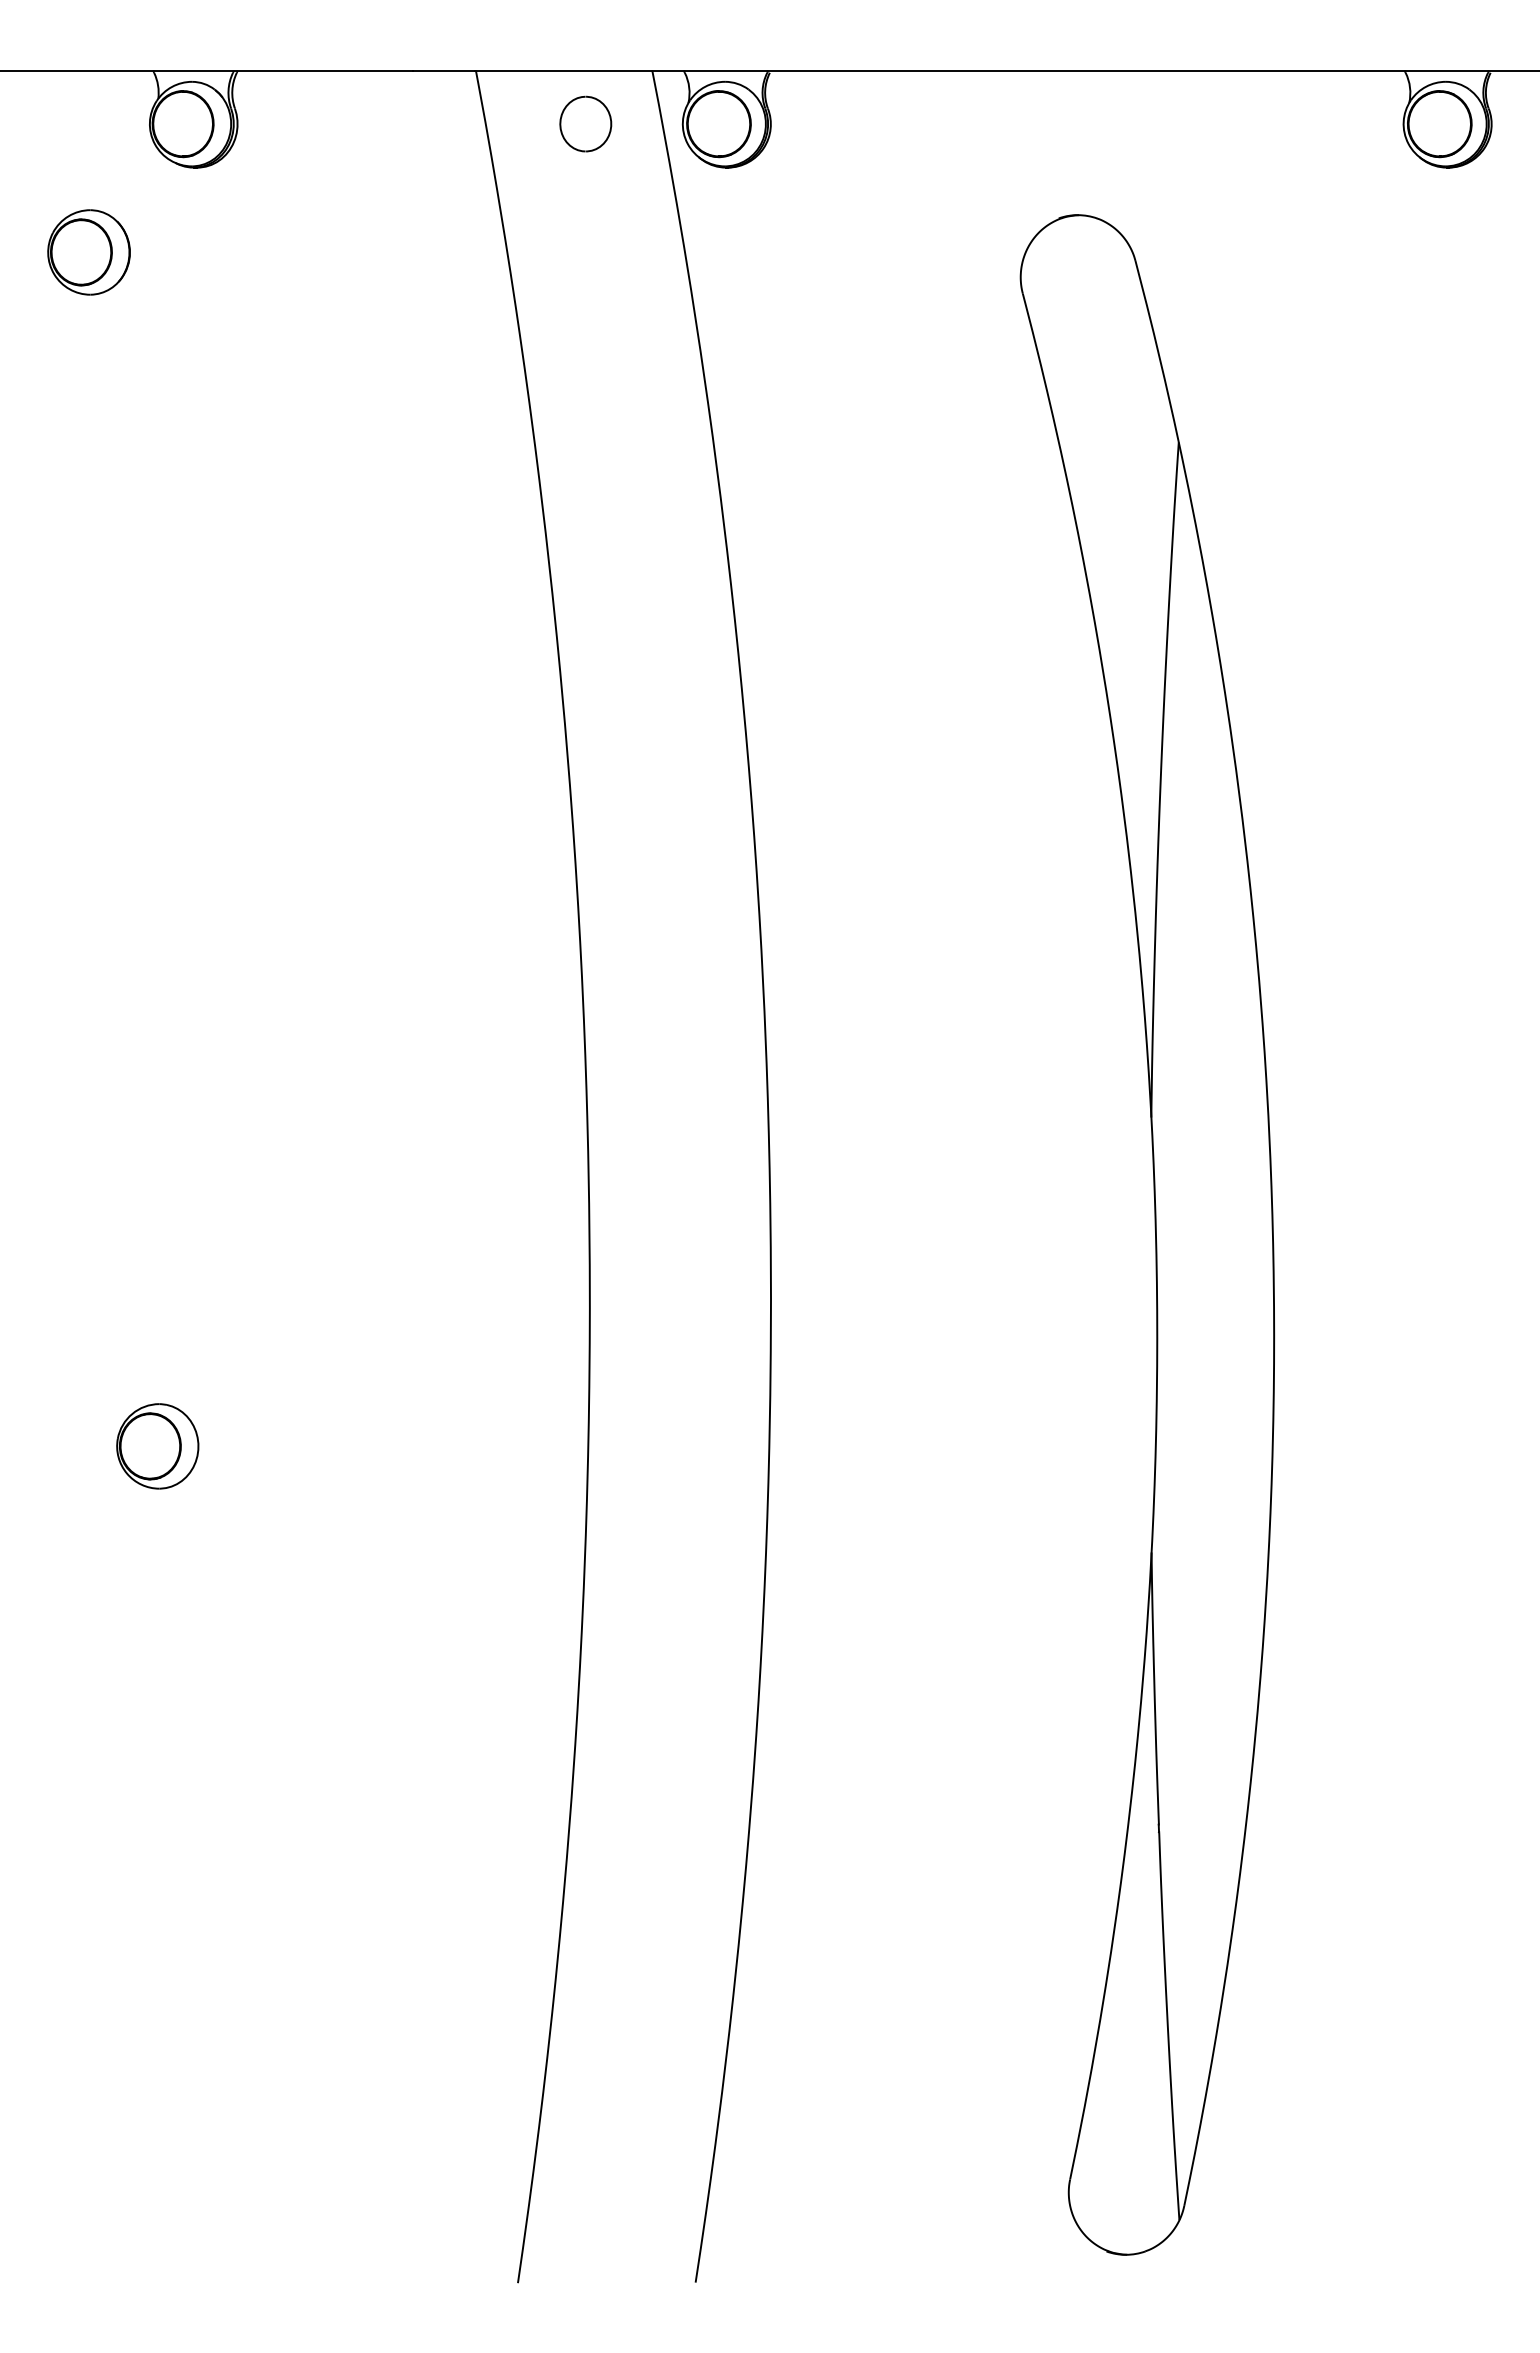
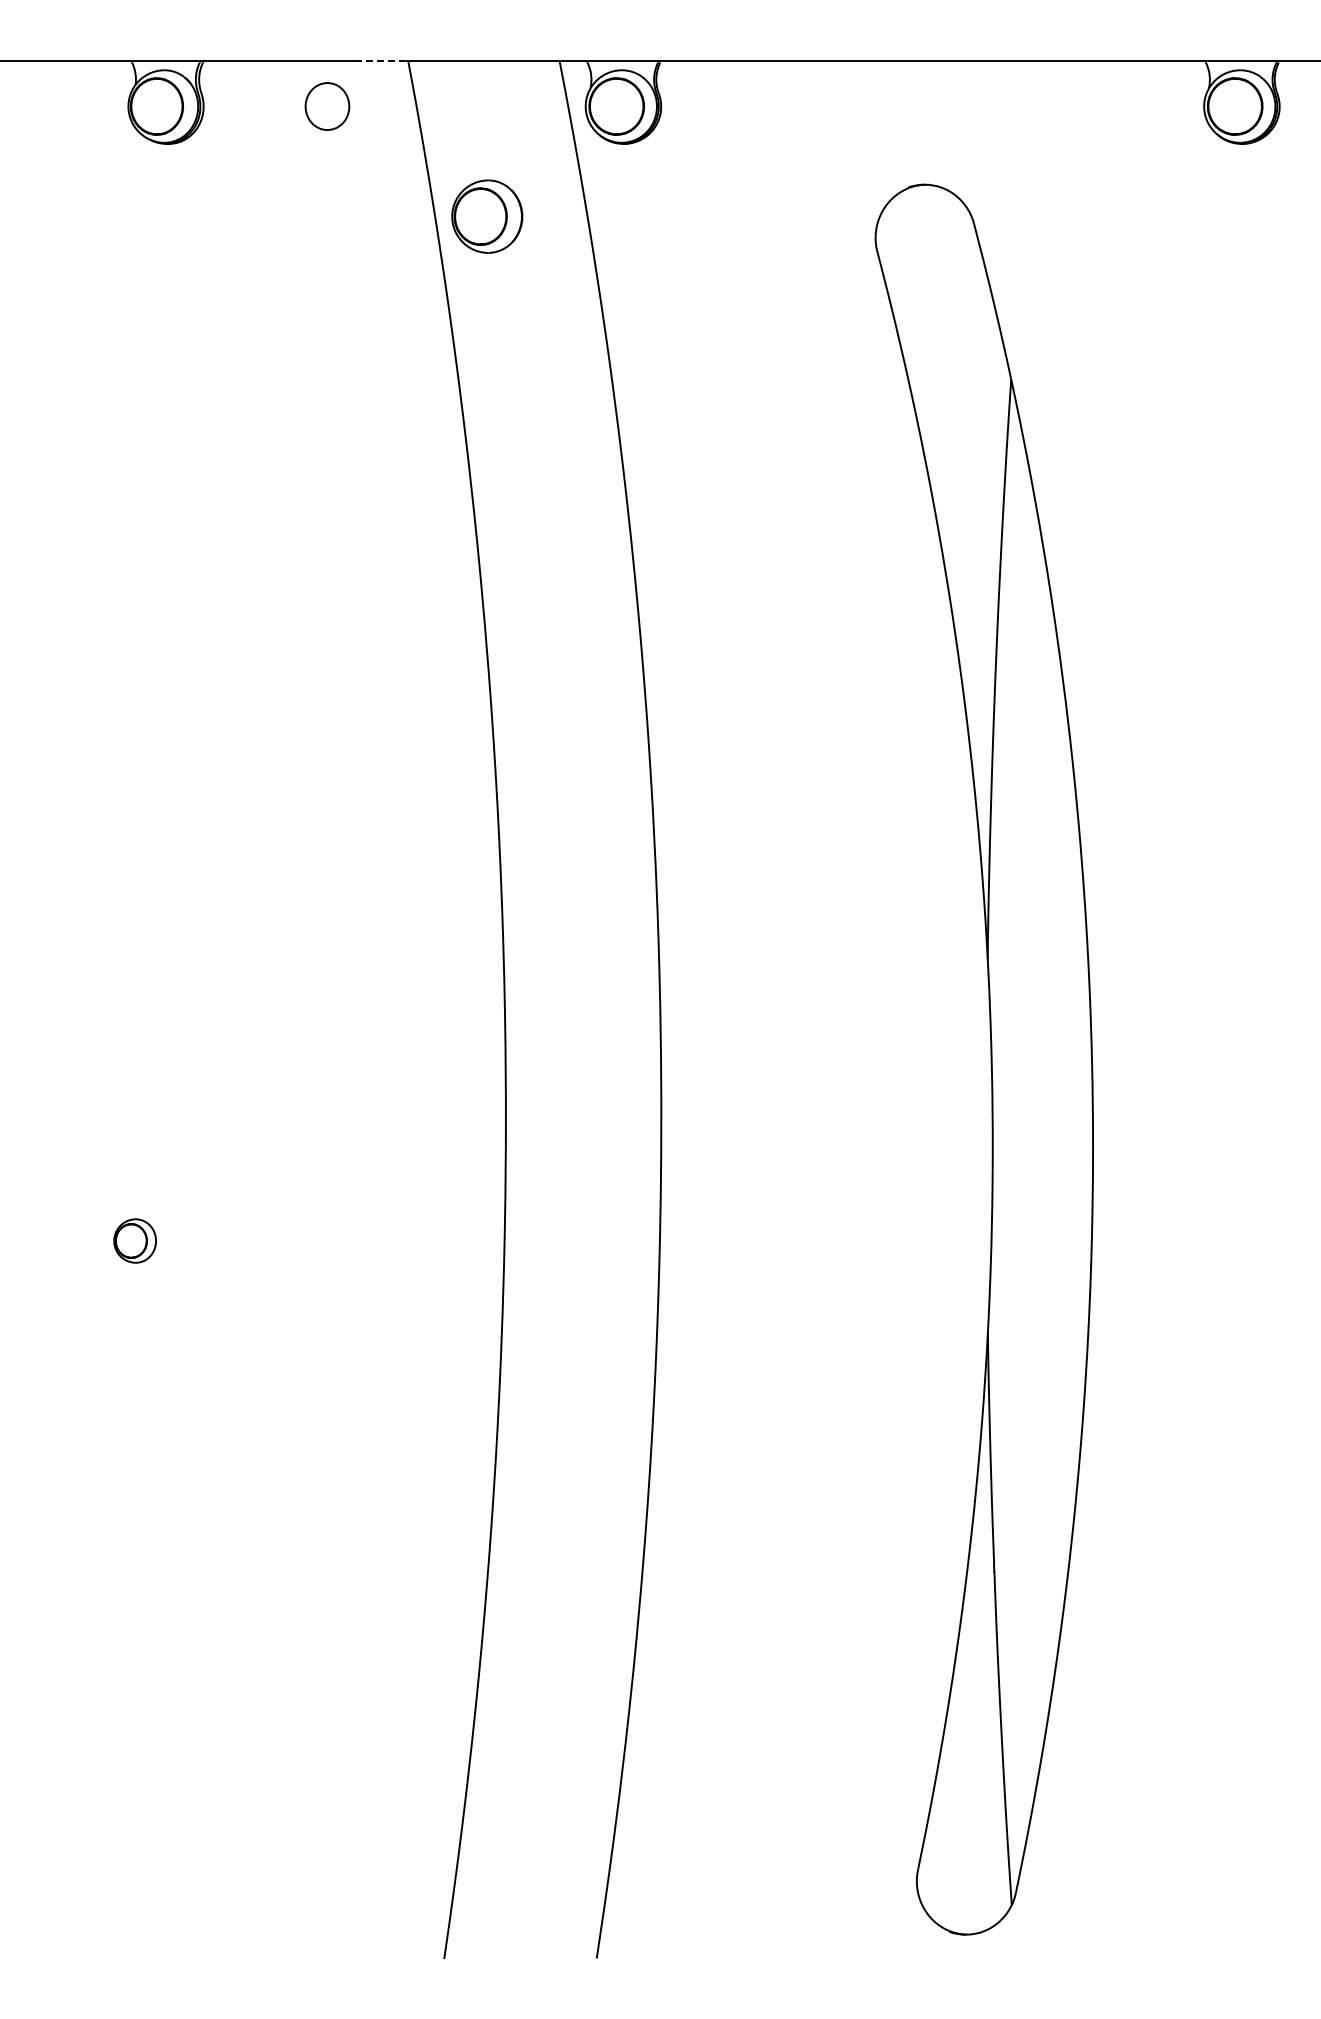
line: (444, 70) -> (381, 60), solid -> dashed
part: (585, 124) -> (327, 106), moved
part: (89, 252) -> (487, 216), moved
part: (156, 1445) -> (134, 1240), size x0.6

